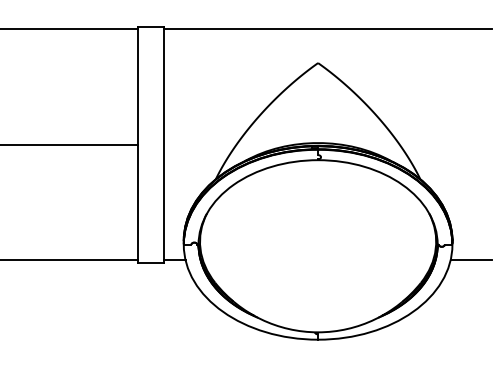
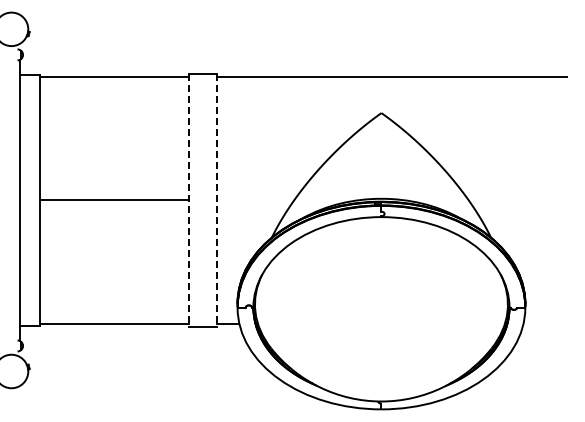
line: (137, 144) -> (188, 200), solid -> dashed
line: (164, 144) -> (216, 200), solid -> dashed
line: (471, 259) -> (545, 323), removed

